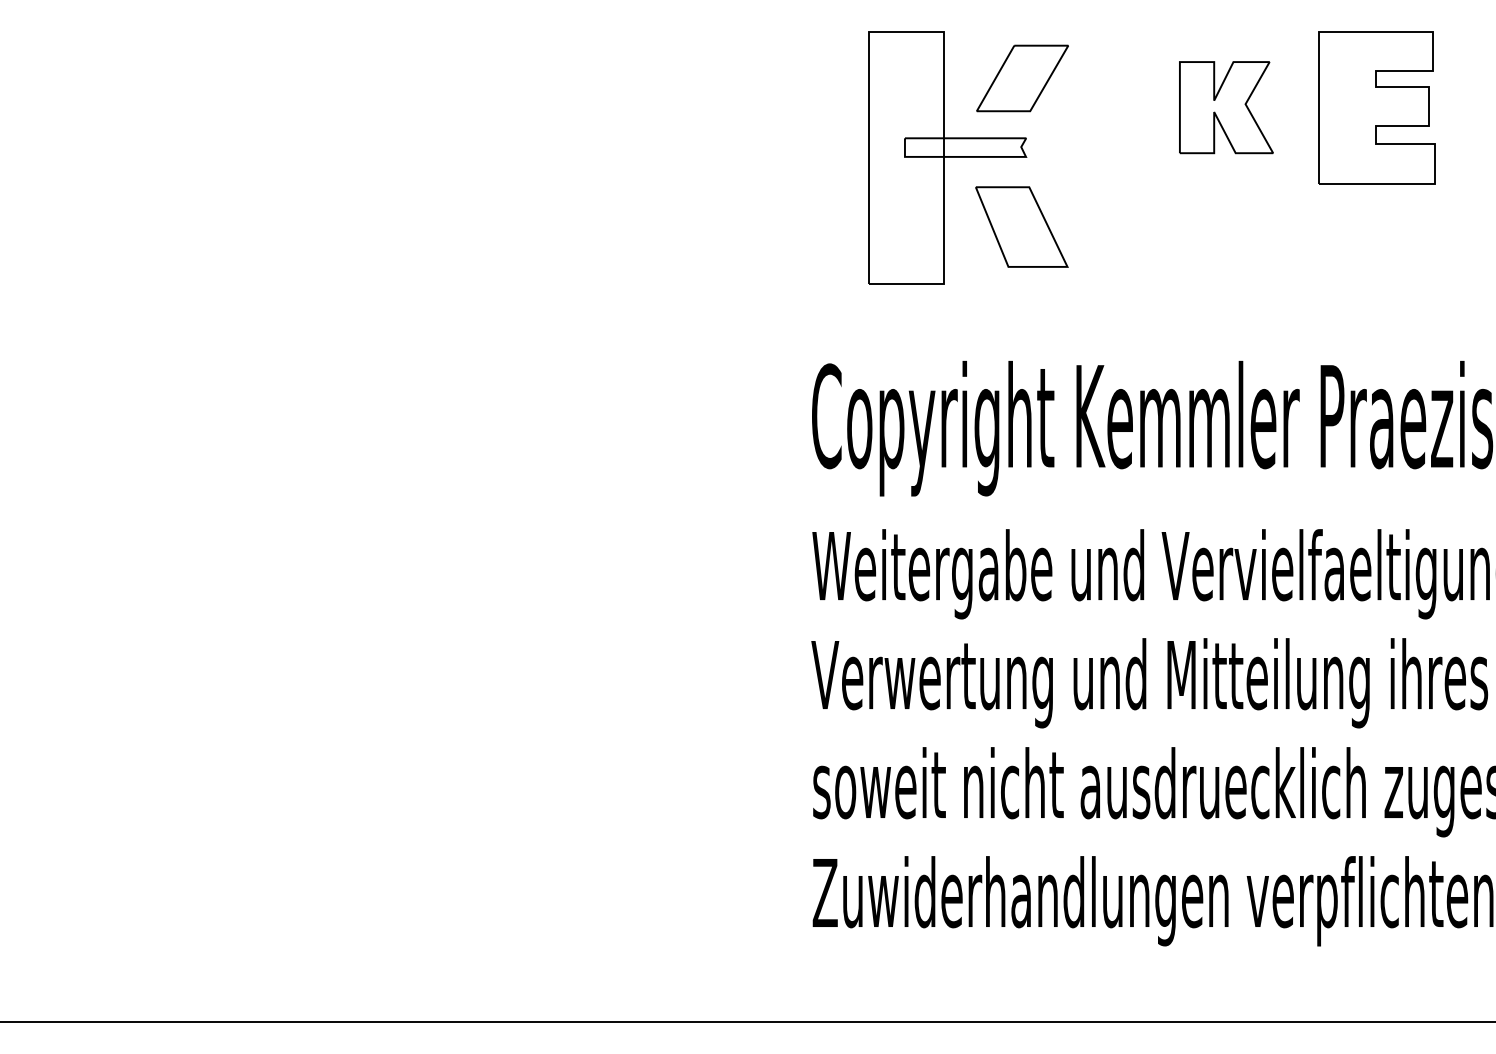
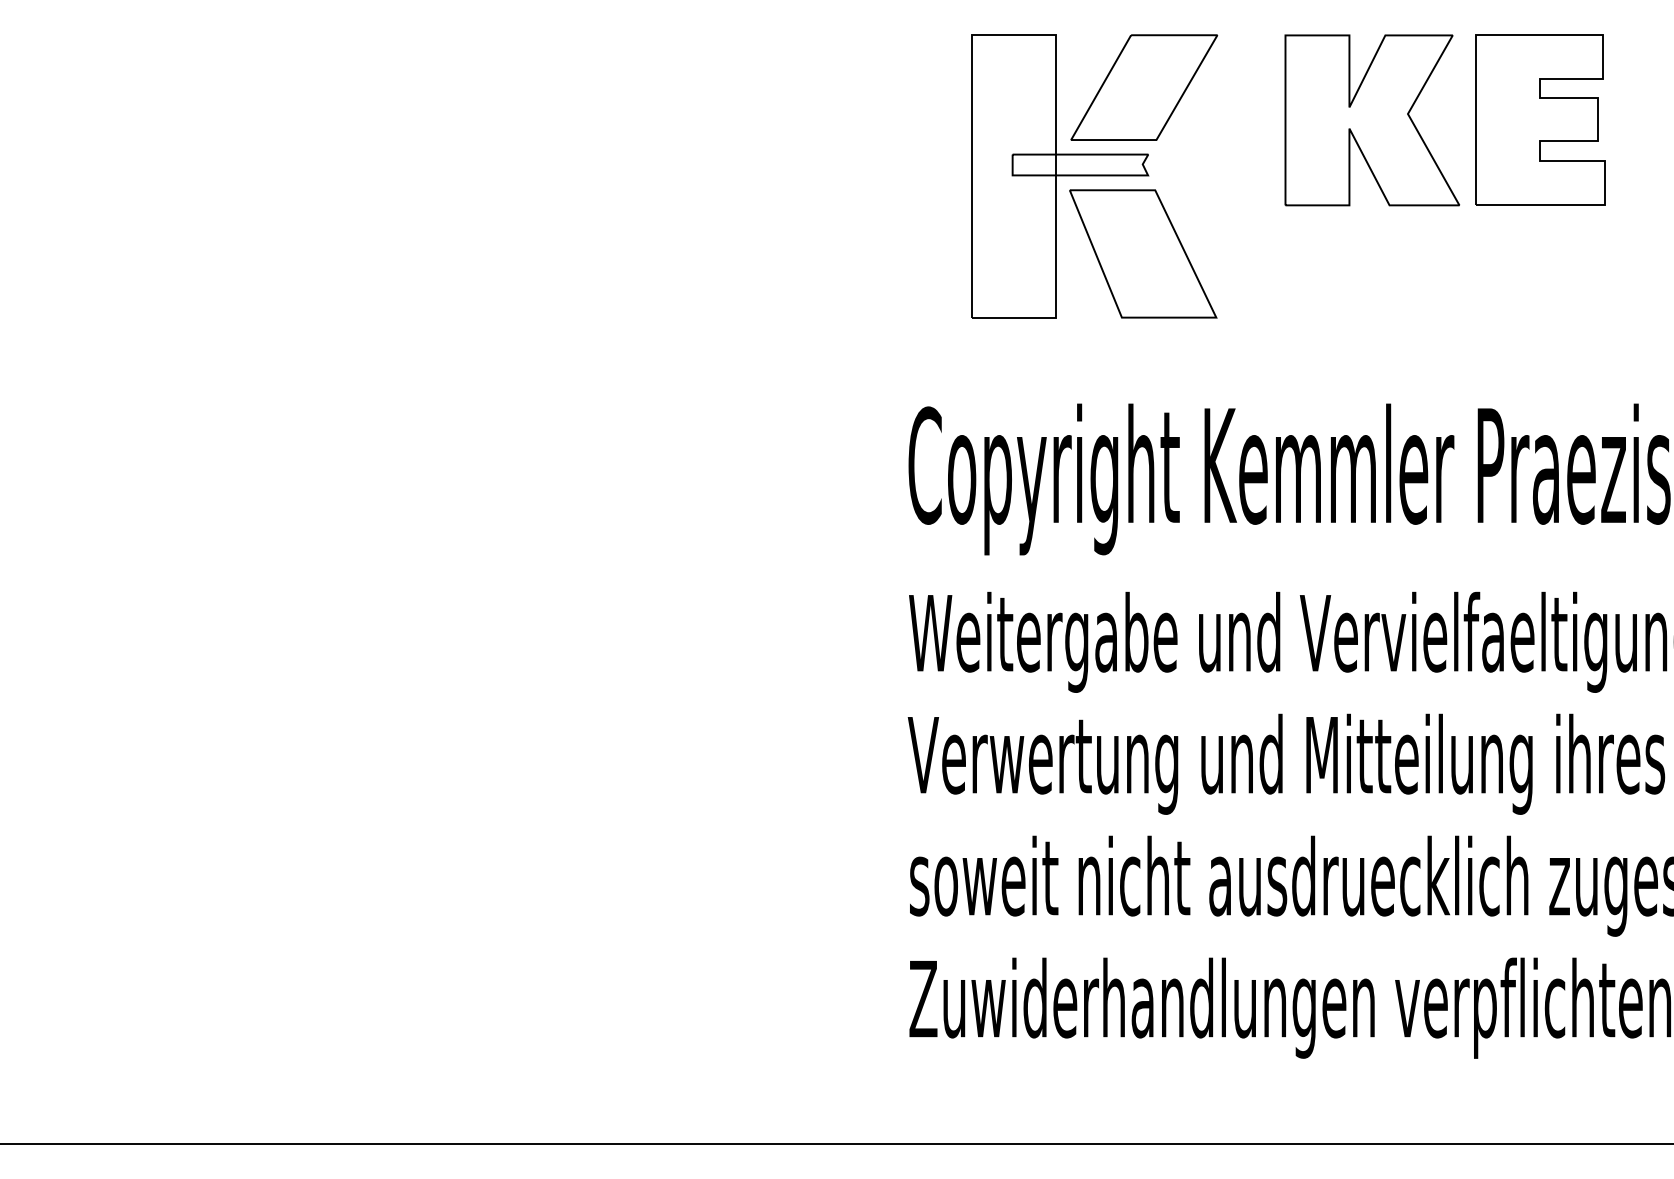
part: (1022, 78) -> (1144, 87), size x1.43
part: (1226, 107) -> (1372, 120), size x1.67
part: (1021, 226) -> (1143, 253), size x1.43

